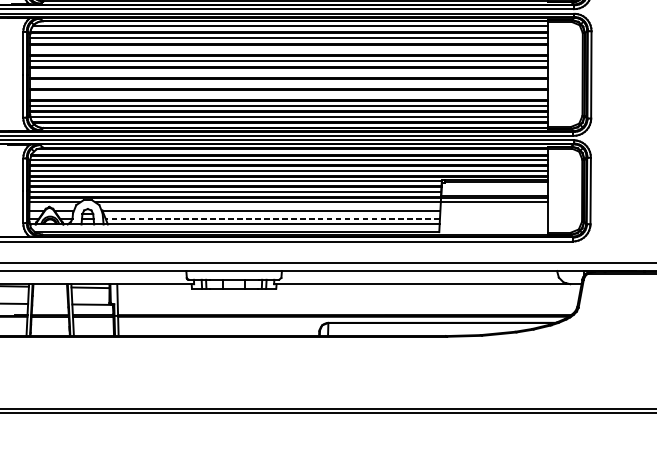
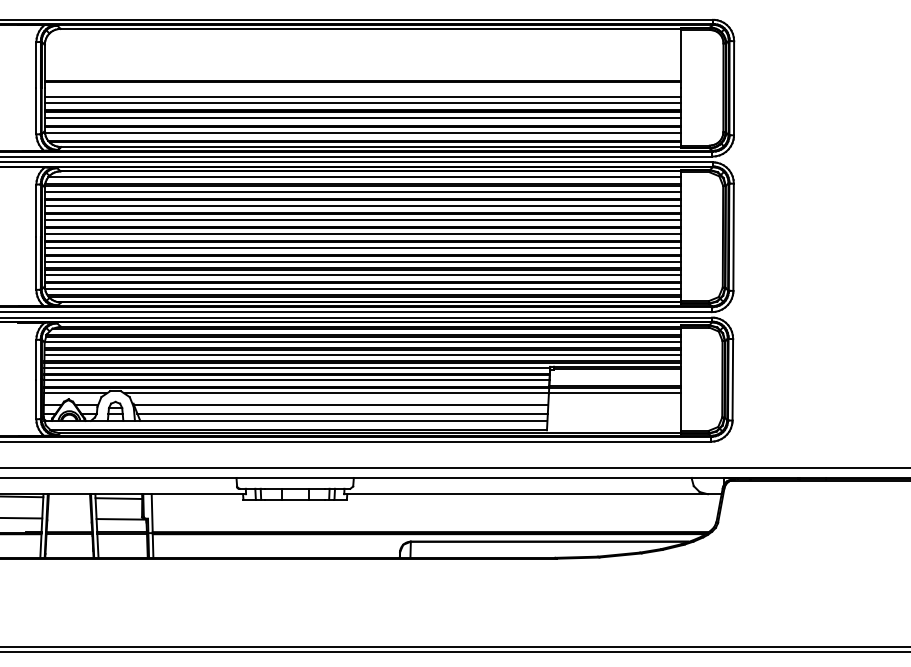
line: (288, 49) -> (362, 205), added
line: (288, 72) -> (362, 234), added
line: (288, 83) -> (362, 247), added
line: (288, 94) -> (362, 261), added
line: (272, 218) -> (342, 413), dashed -> solid

